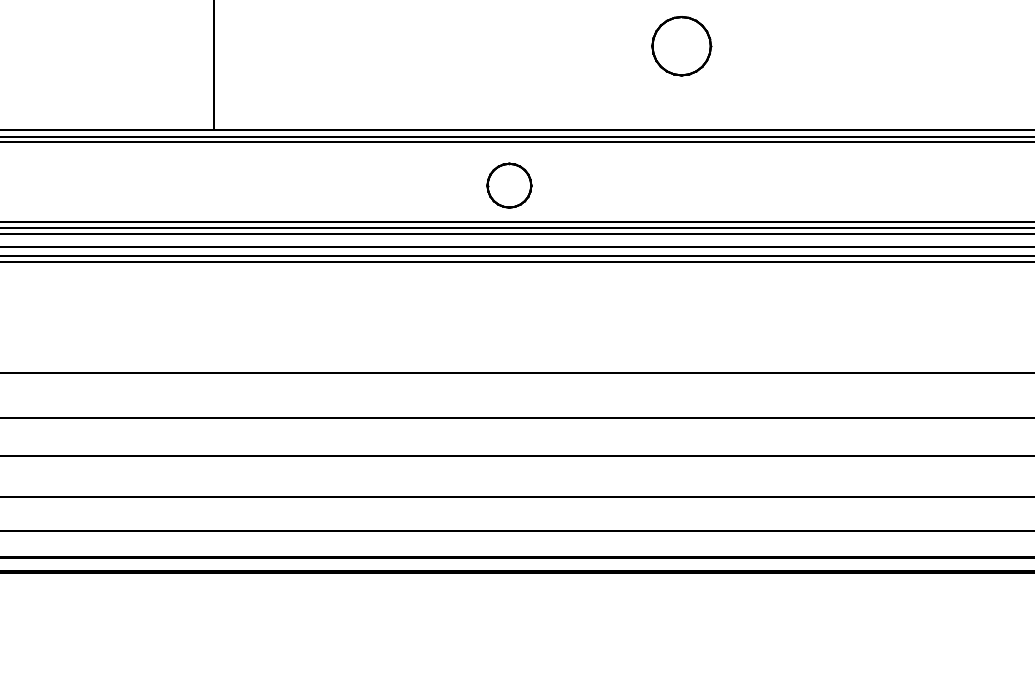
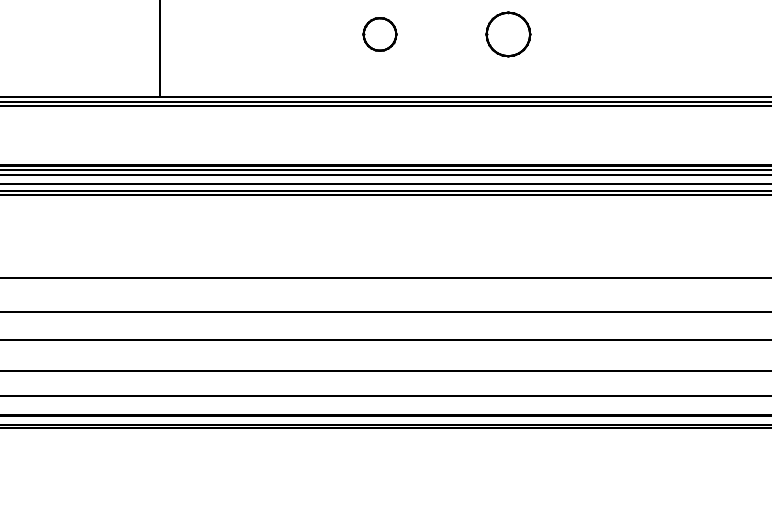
part: (508, 185) -> (379, 34), moved

